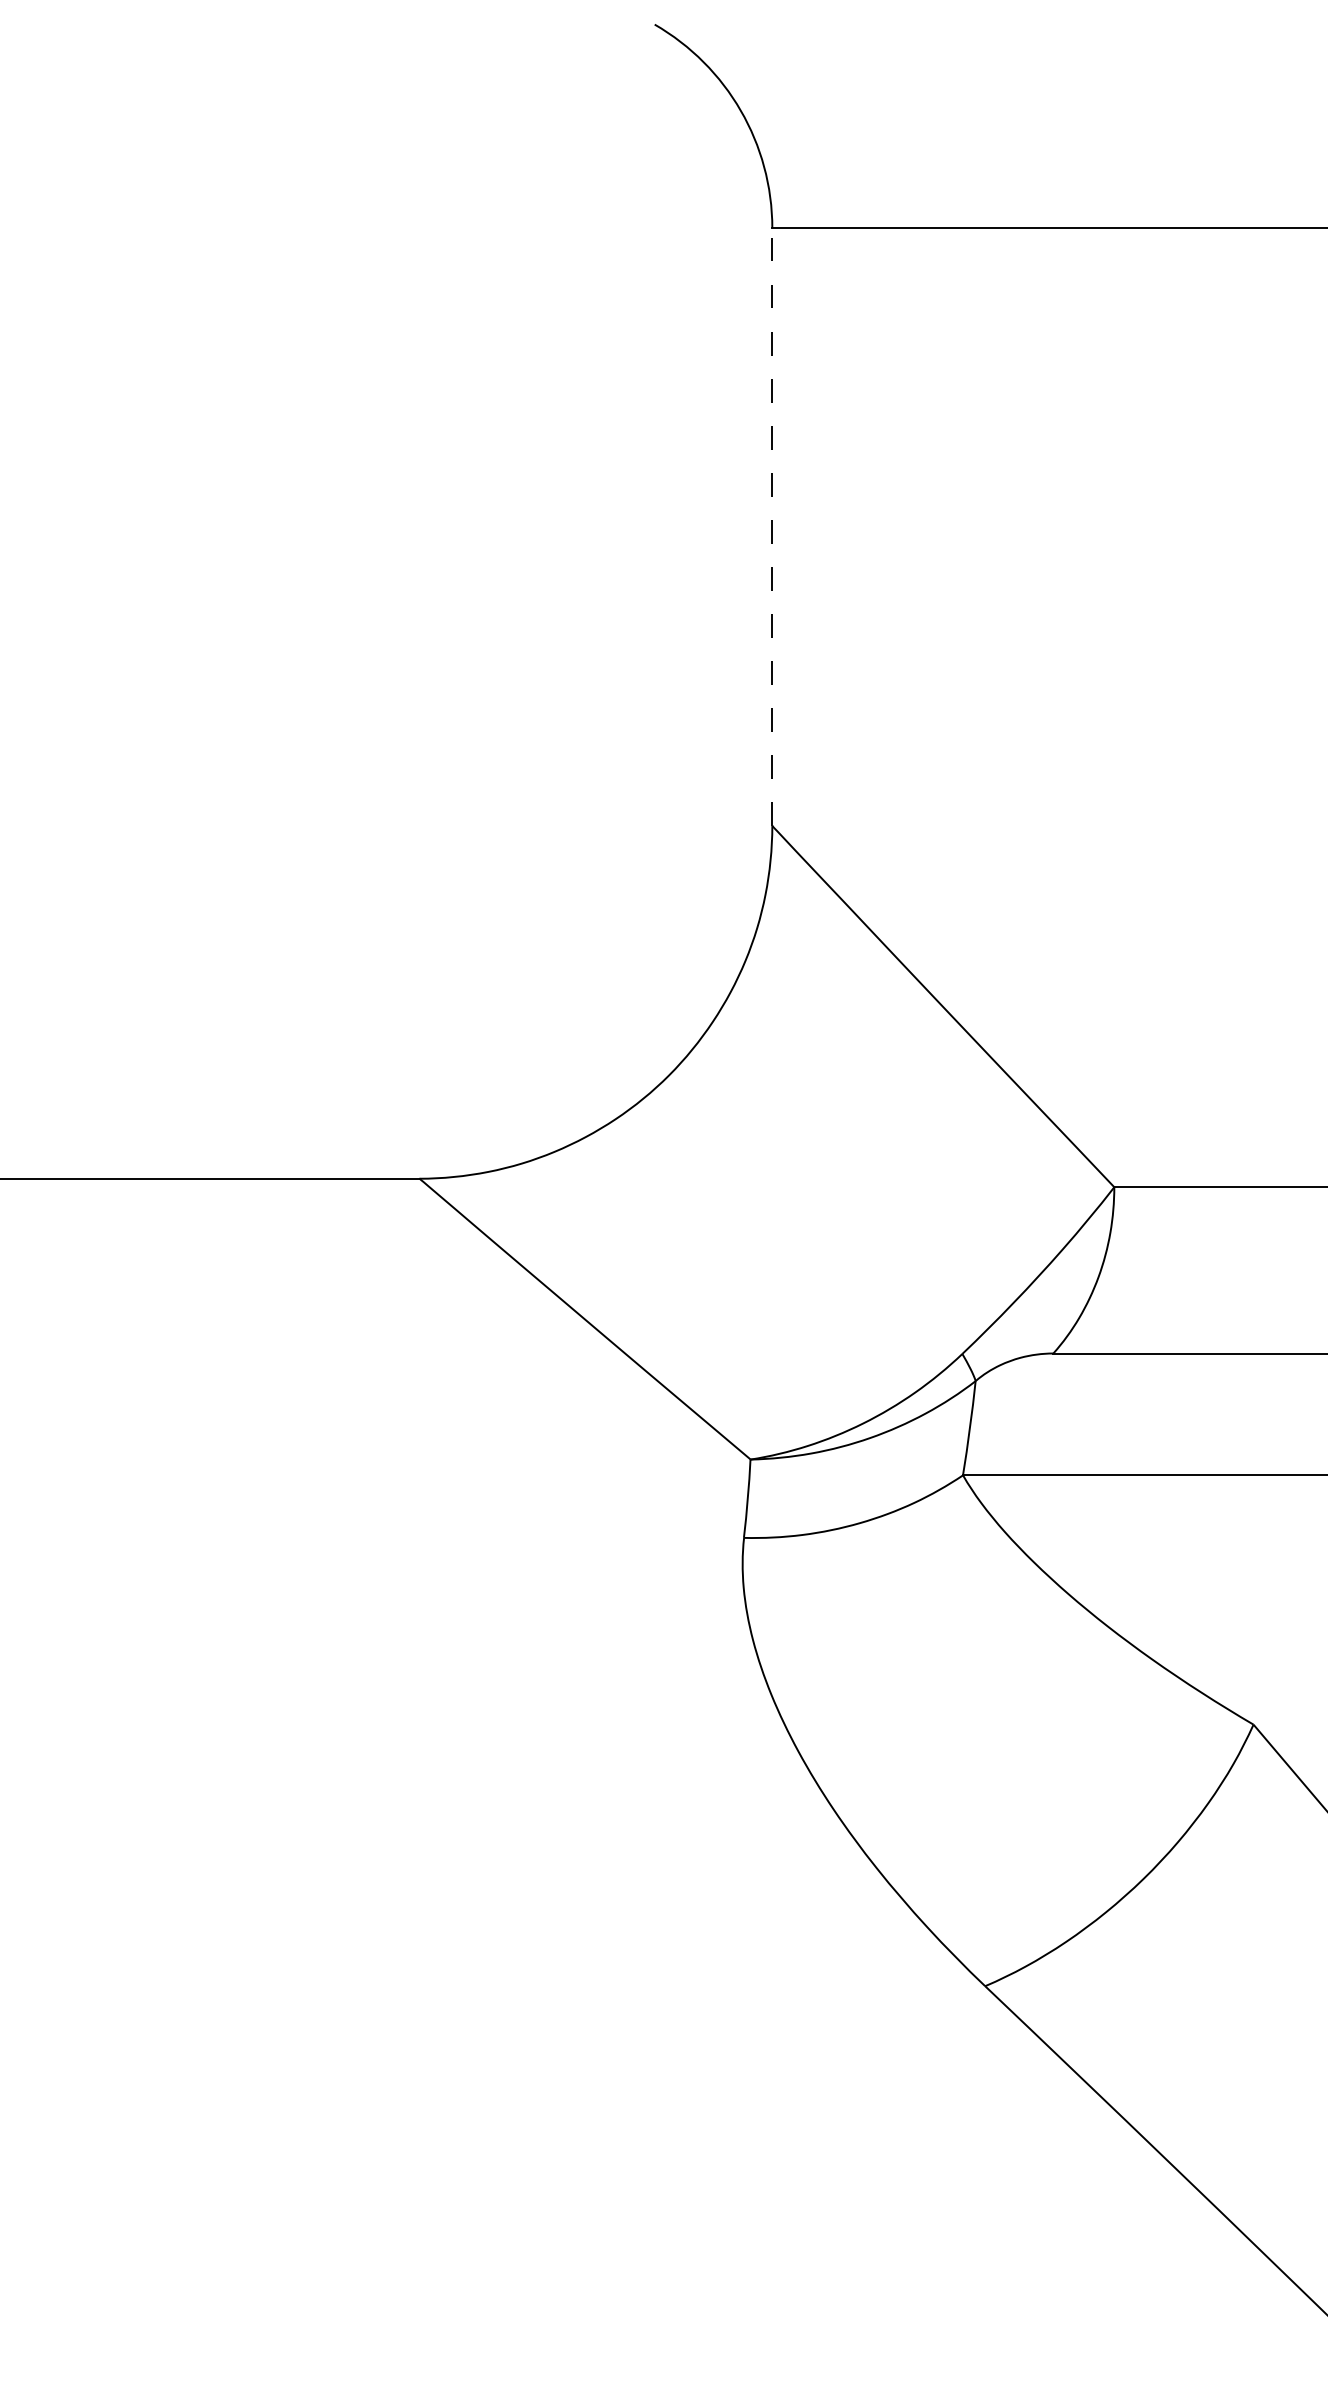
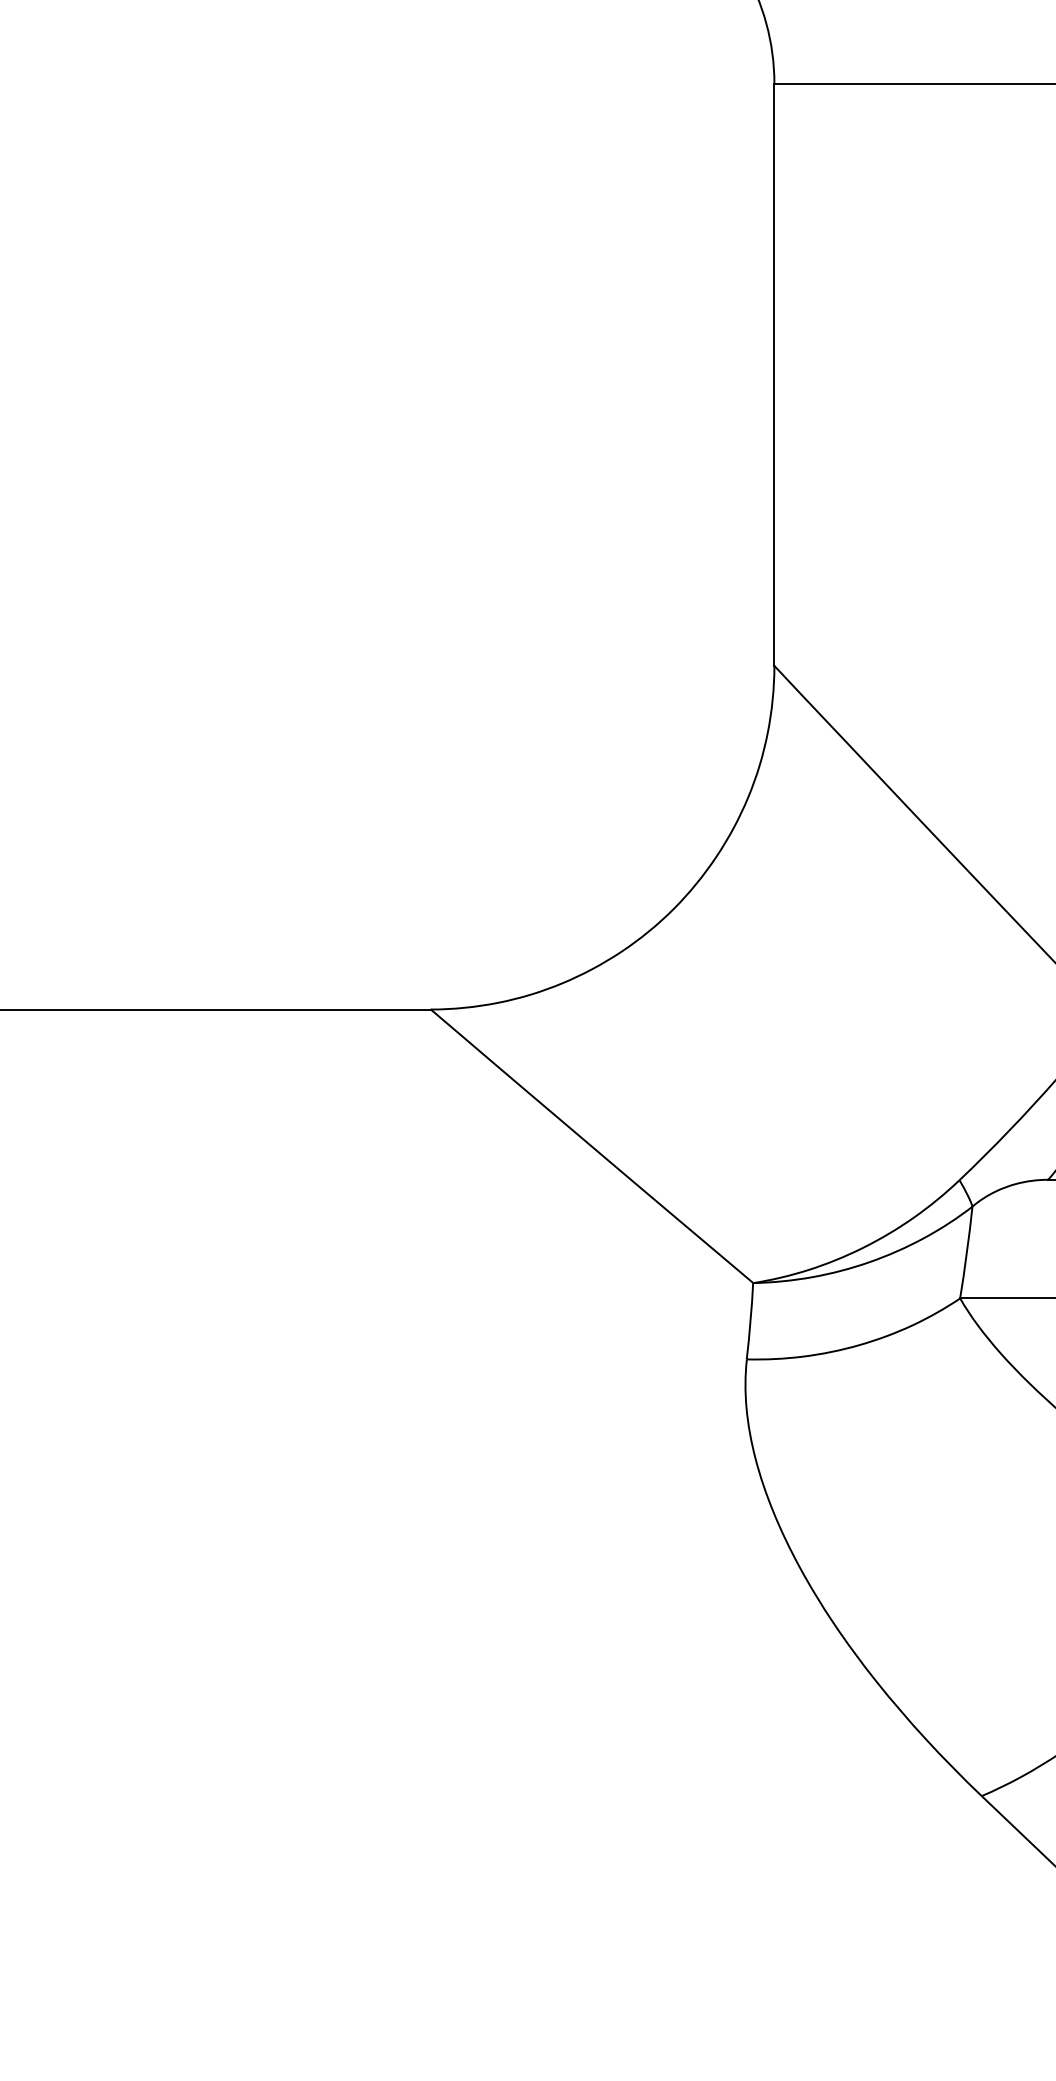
line: (772, 527) -> (774, 375), dashed -> solid

